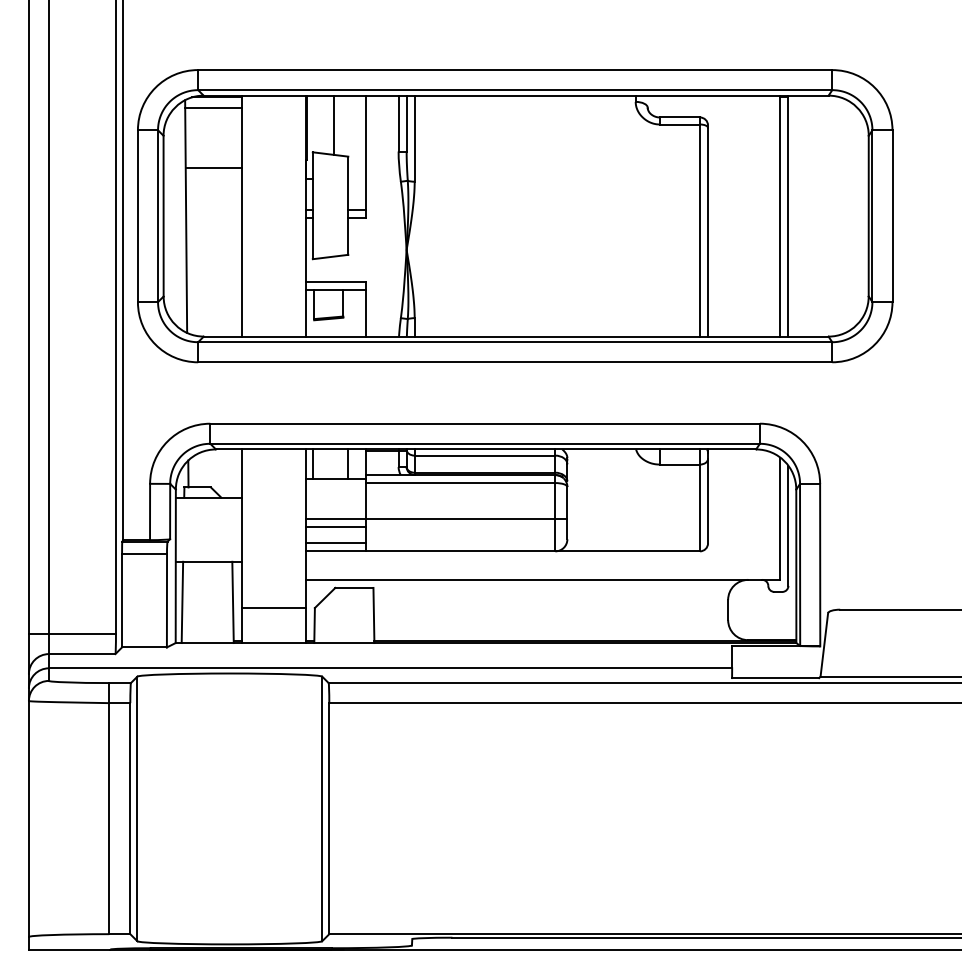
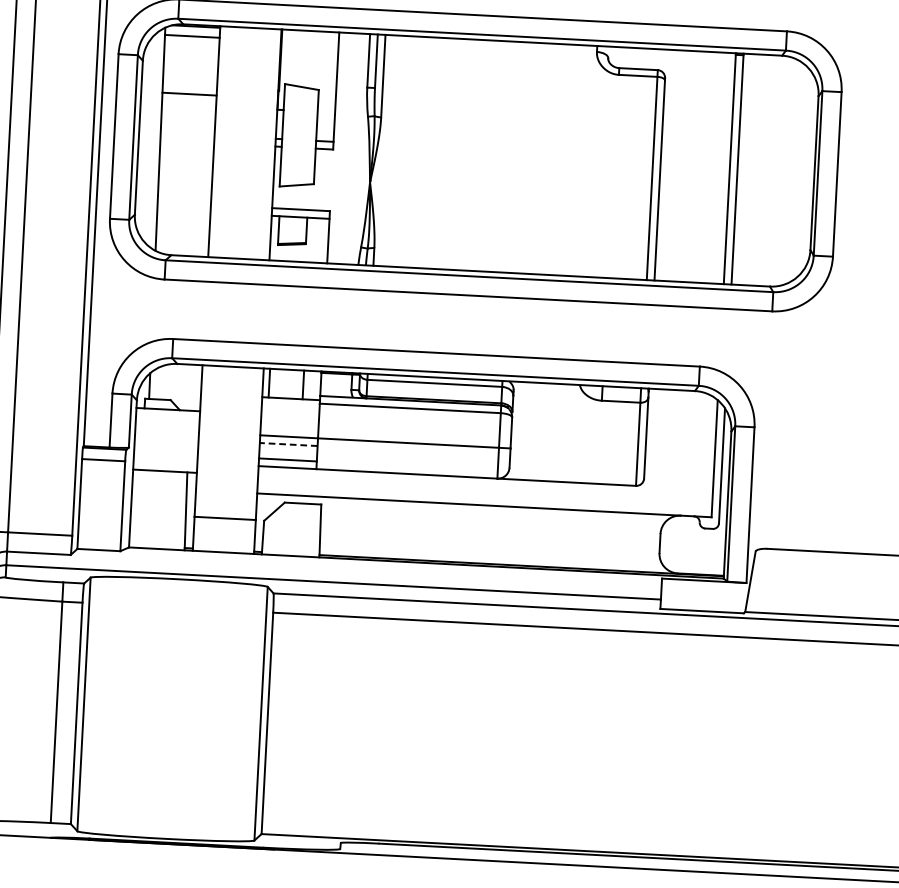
line: (333, 124) -> (306, 58), removed
line: (335, 527) -> (287, 444), solid -> dashed
line: (182, 602) -> (137, 508), removed

